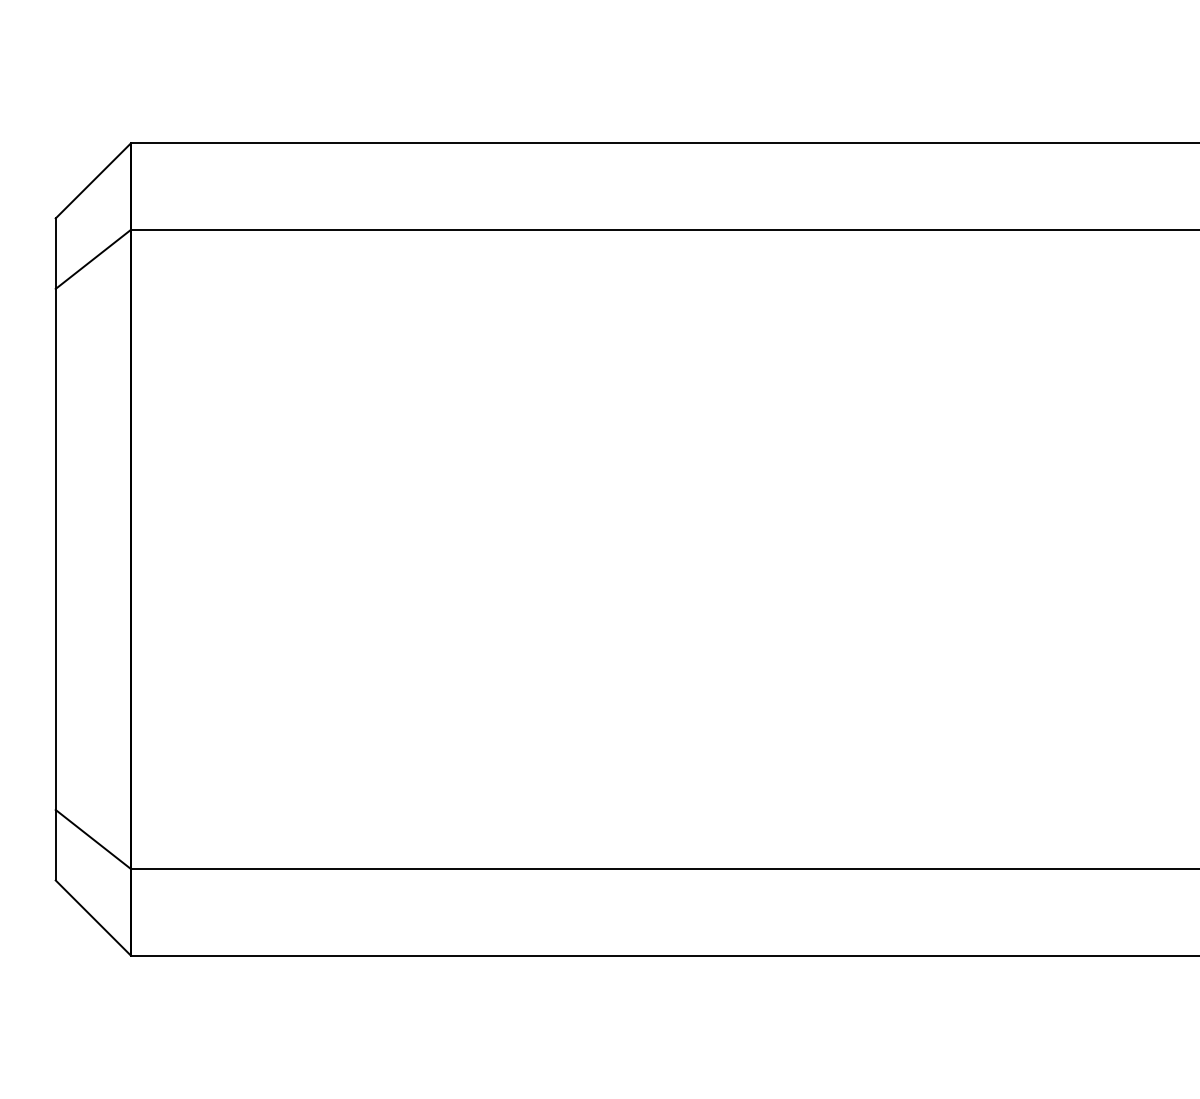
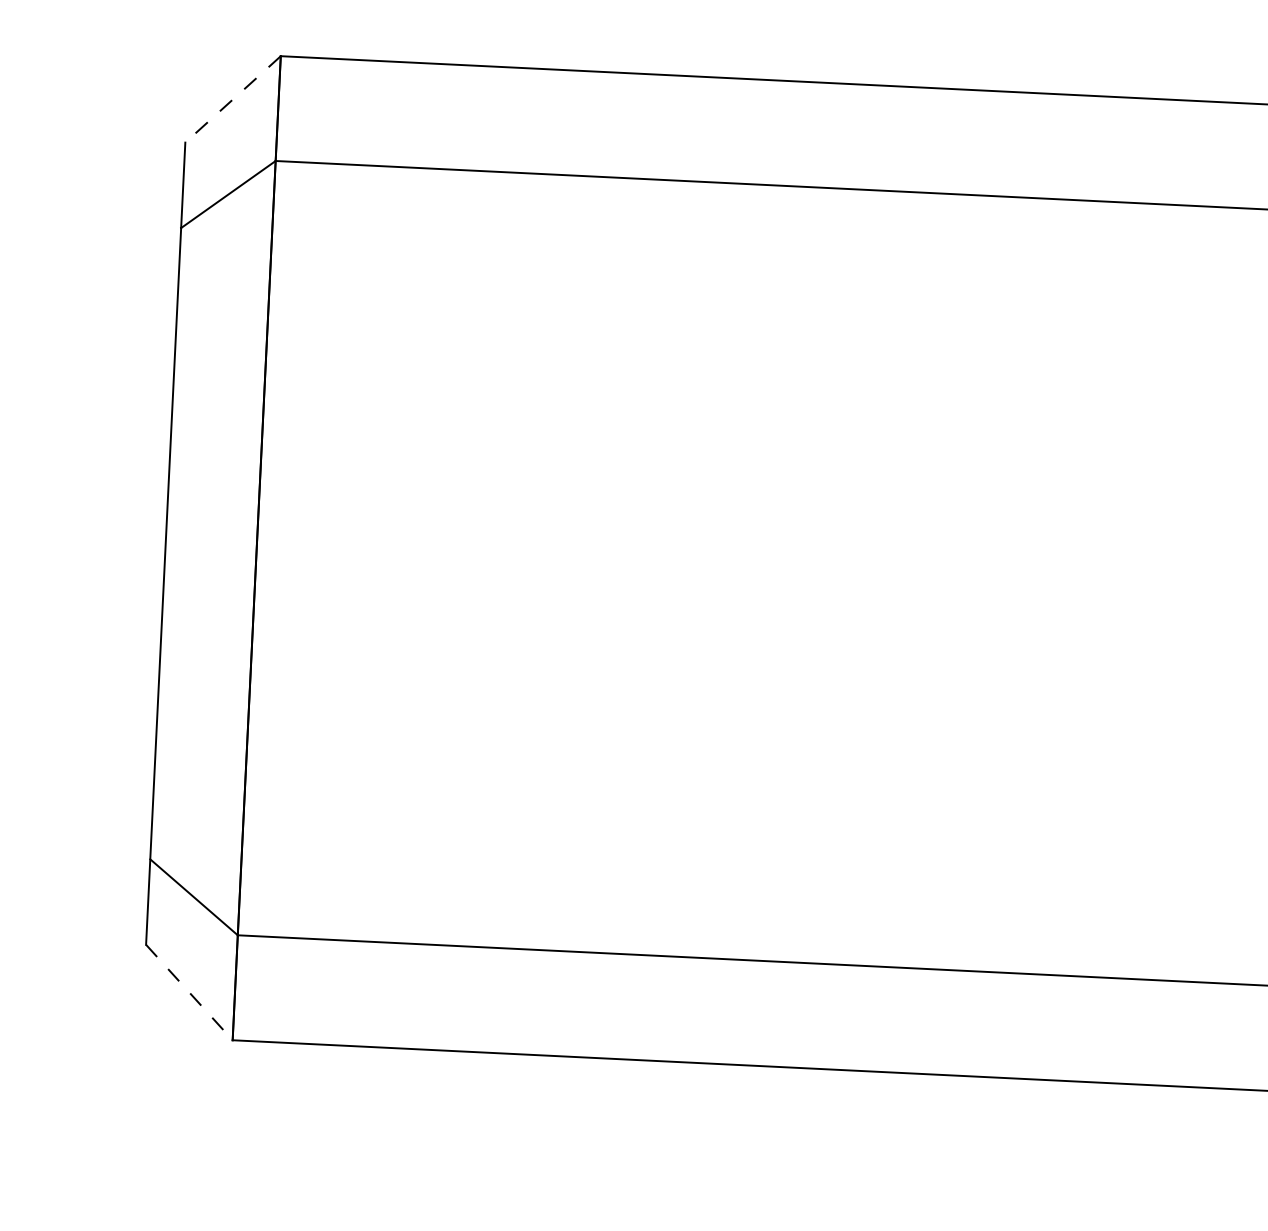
line: (92, 181) -> (232, 100), solid -> dashed
line: (93, 918) -> (189, 993), solid -> dashed

